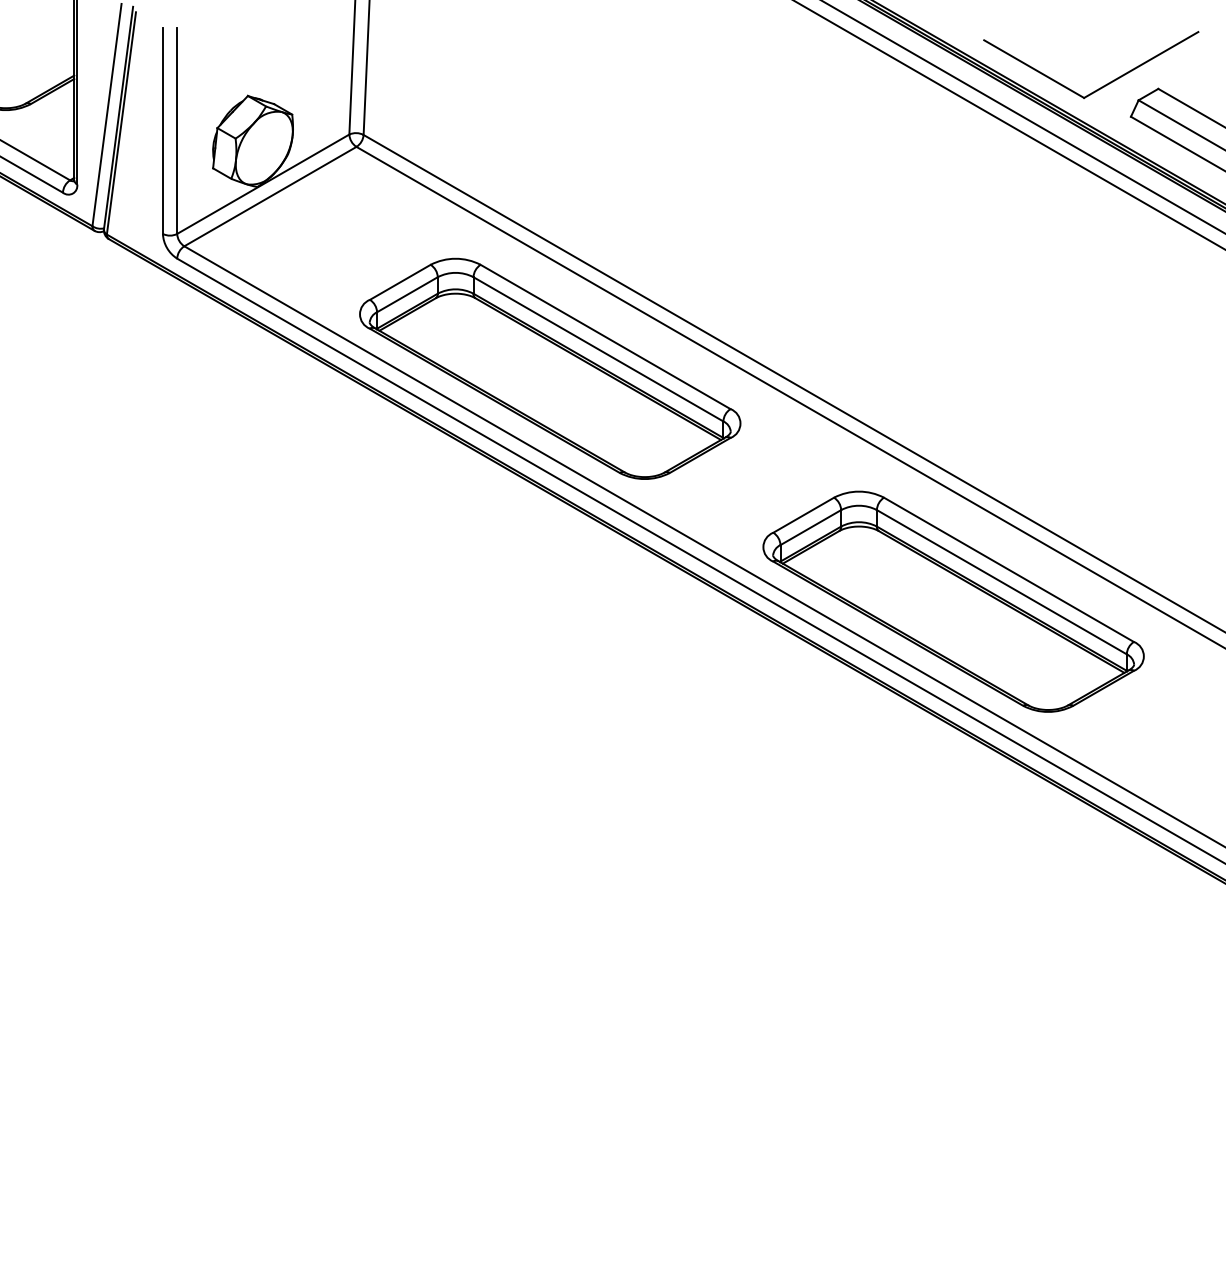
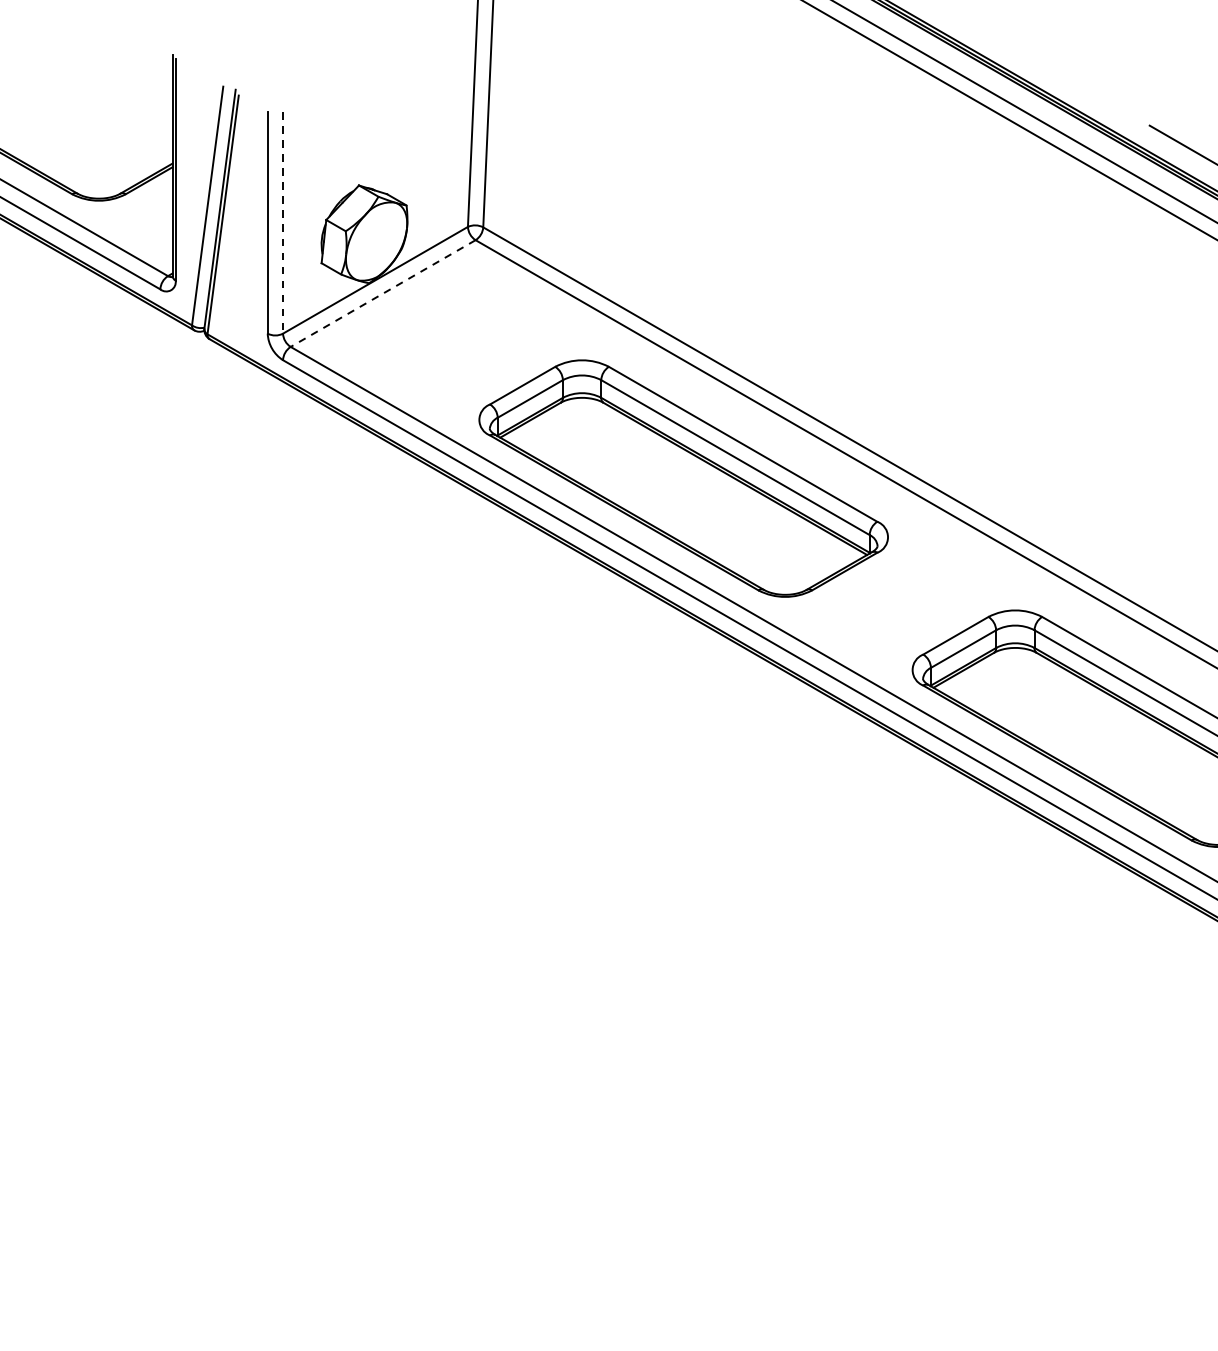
line: (177, 131) -> (283, 223), solid -> dashed
line: (270, 196) -> (383, 293), solid -> dashed

